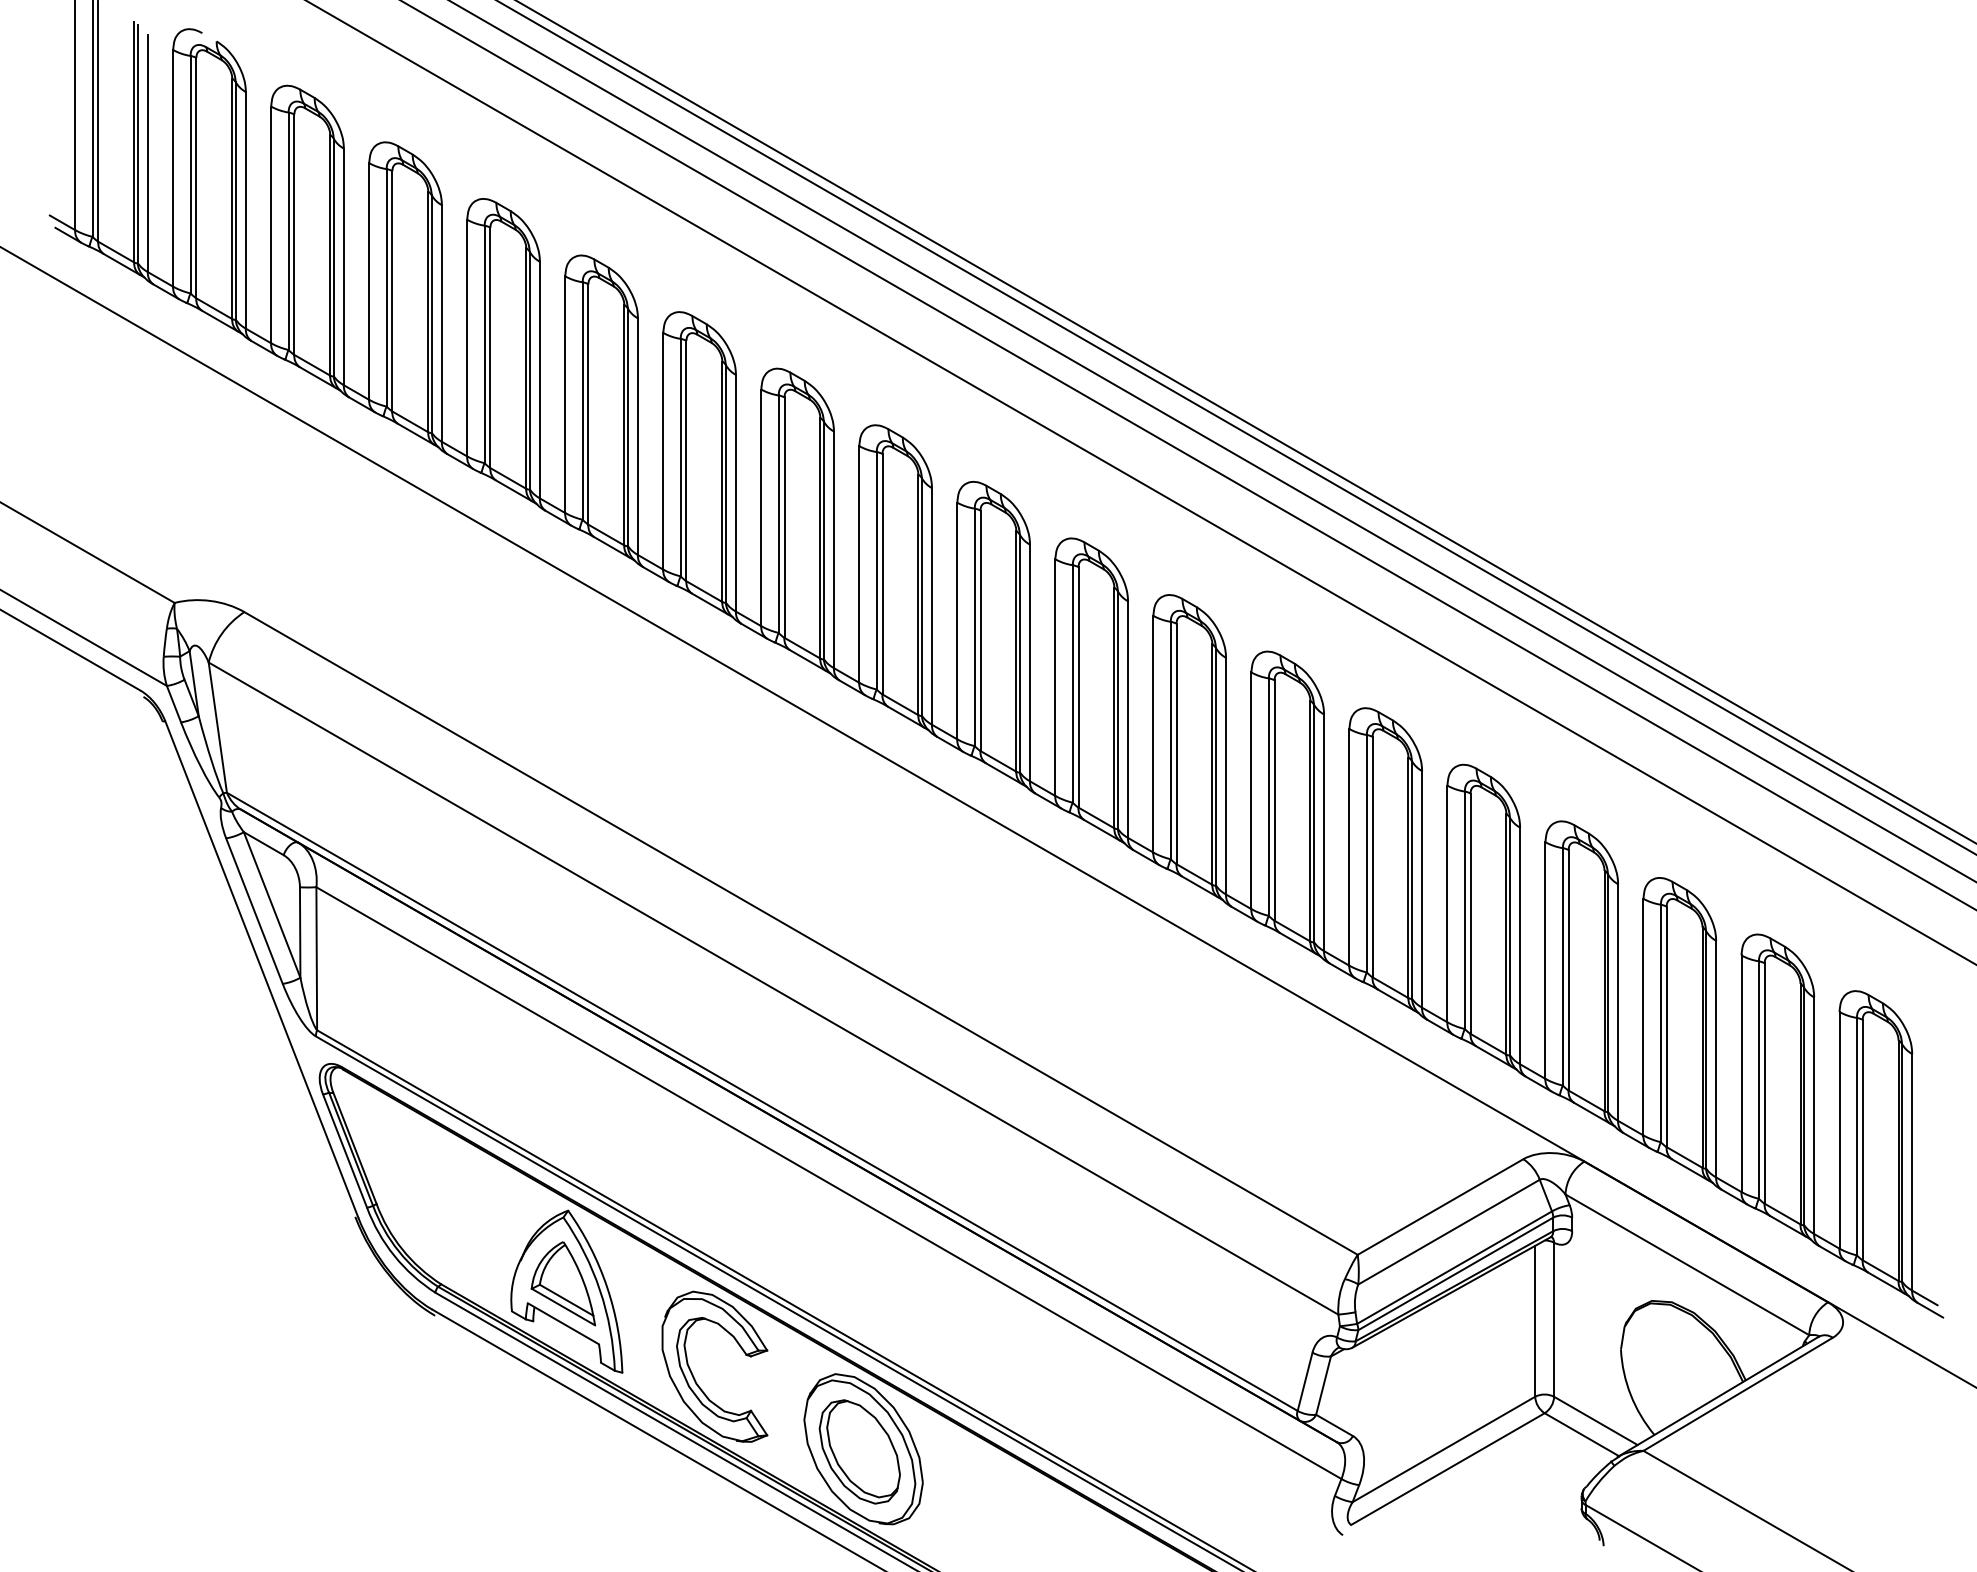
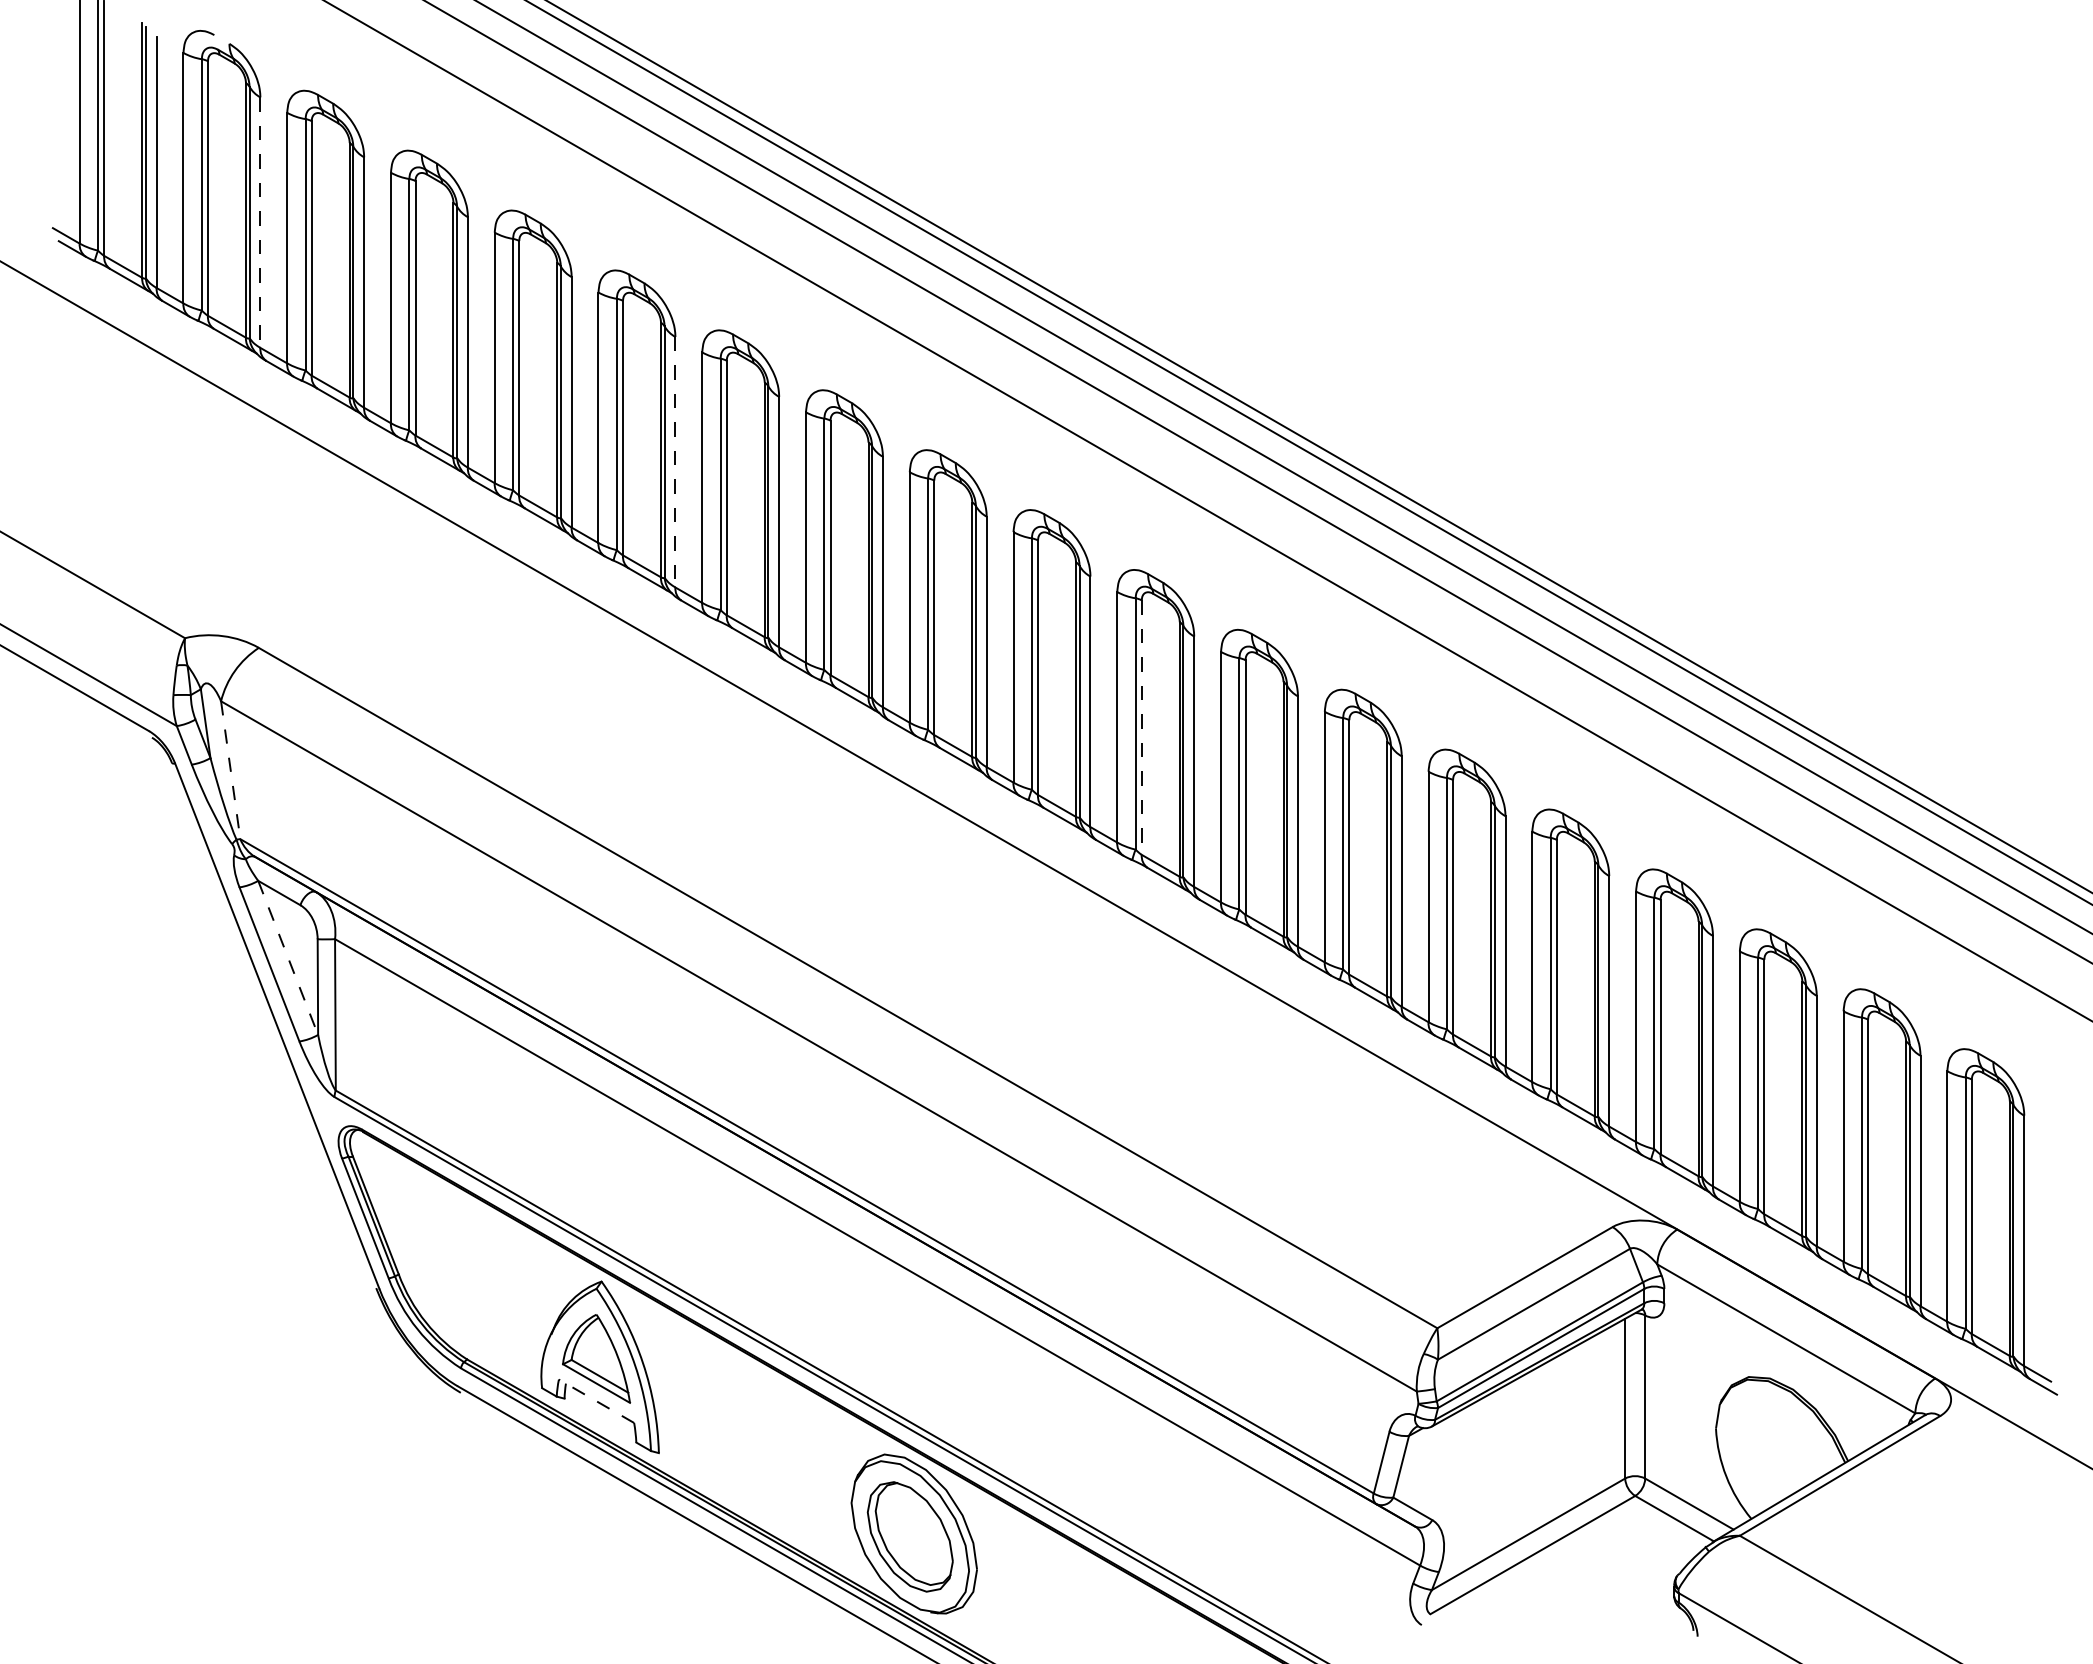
line: (245, 211) -> (260, 223), solid -> dashed
line: (638, 436) -> (675, 462), solid -> dashed
line: (1078, 688) -> (1141, 728), solid -> dashed
line: (217, 727) -> (230, 770), solid -> dashed
line: (272, 904) -> (288, 957), solid -> dashed
line: (563, 1324) -> (596, 1401), solid -> dashed
part: (693, 1375) -> (734, 1455), removed

